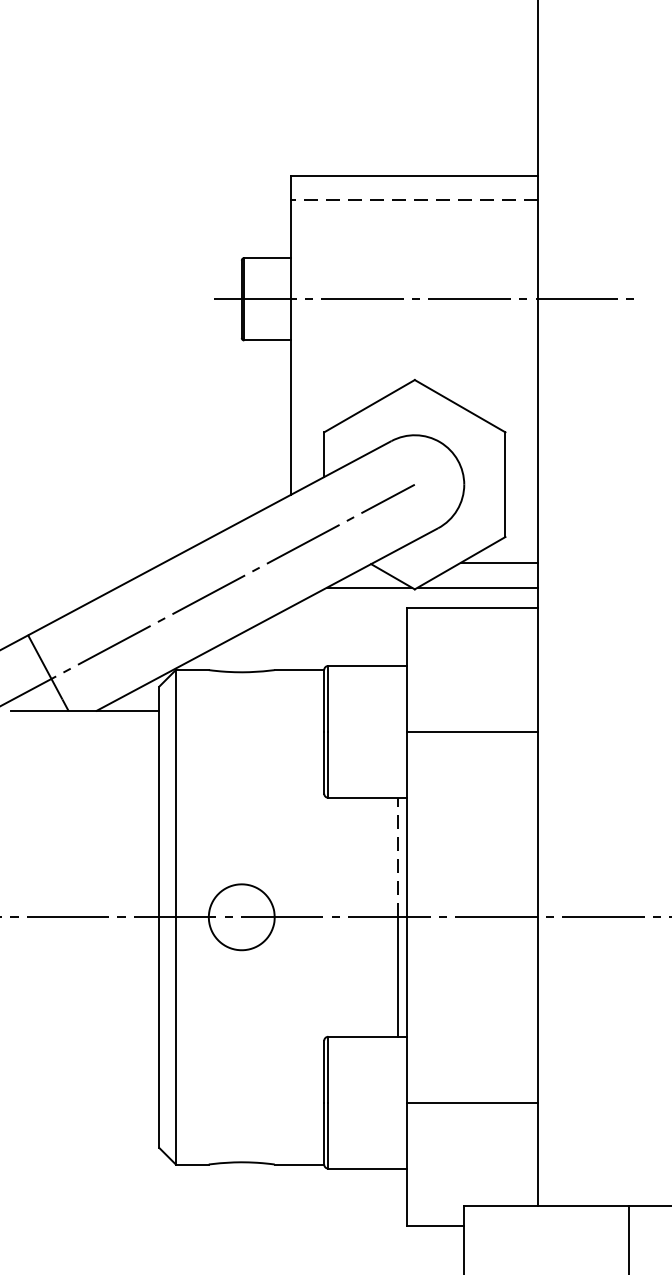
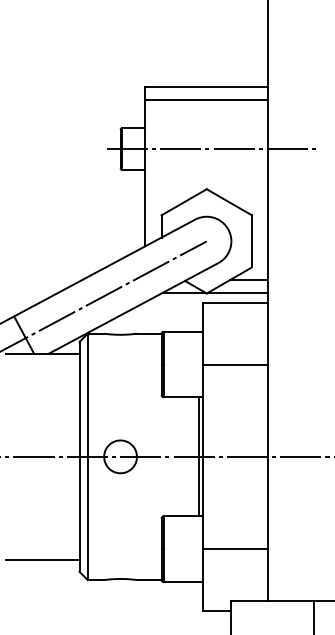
line: (414, 199) -> (206, 99), dashed -> solid
line: (398, 858) -> (198, 427), dashed -> solid
line: (85, 1123) -> (42, 559), added

